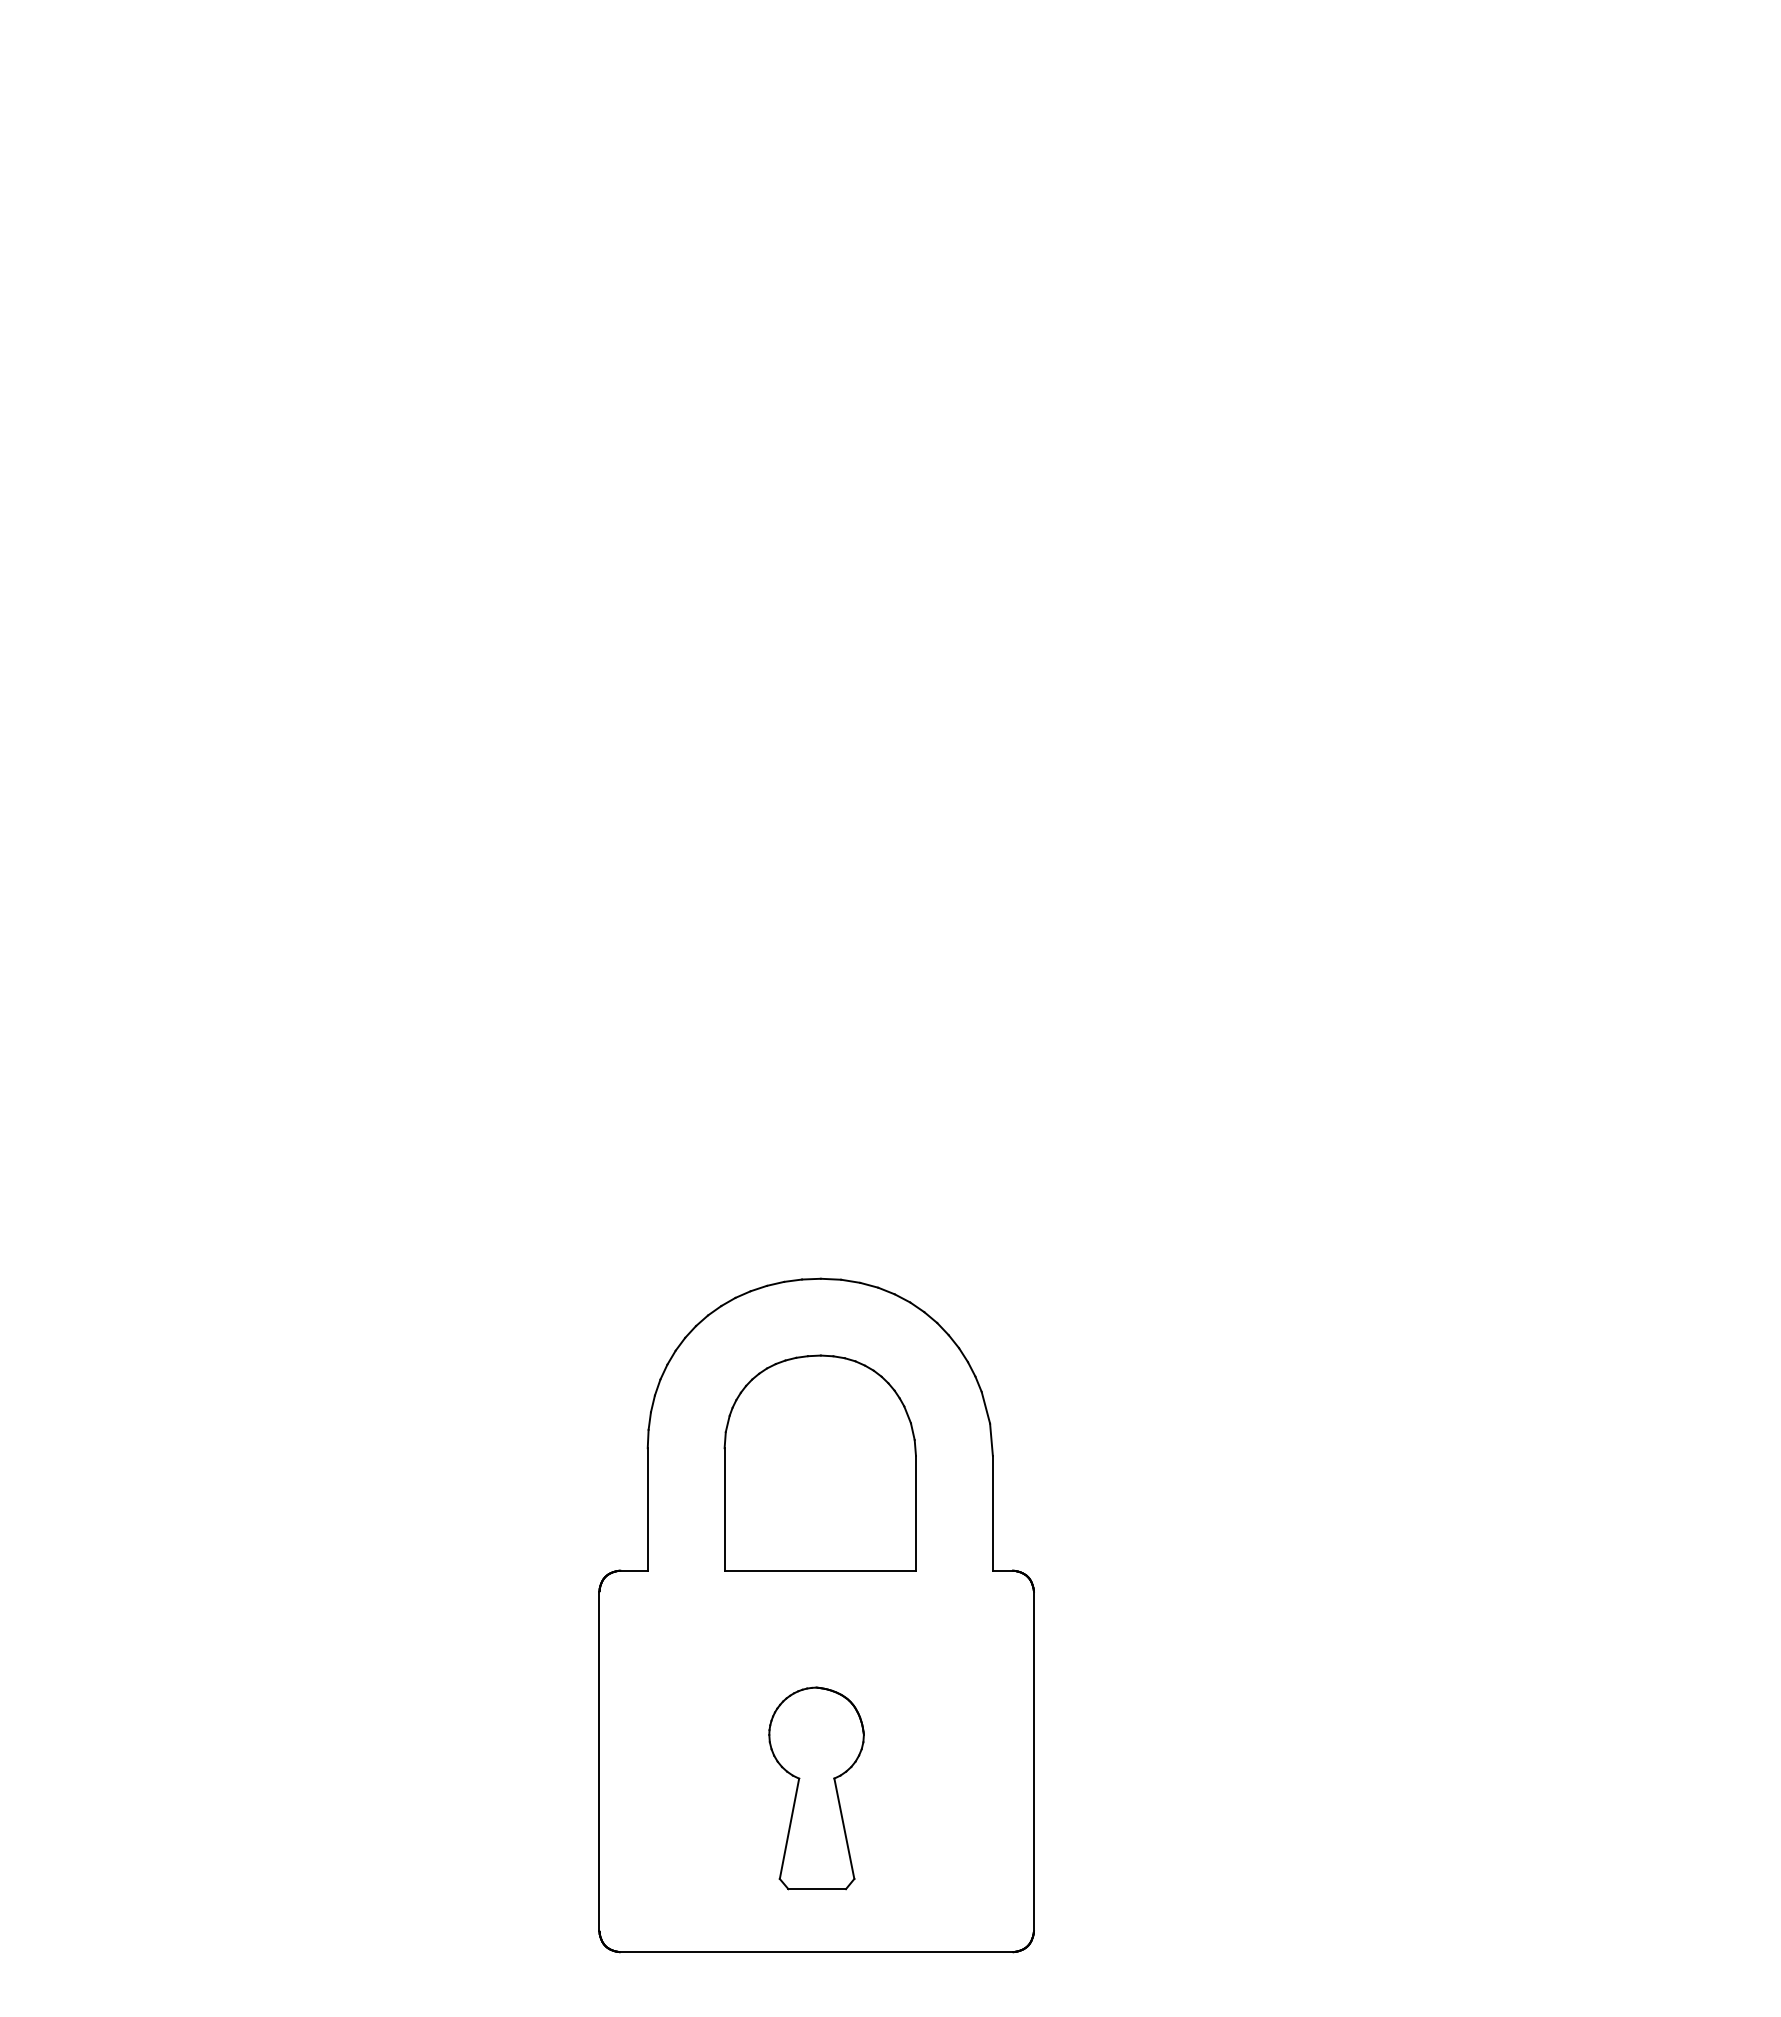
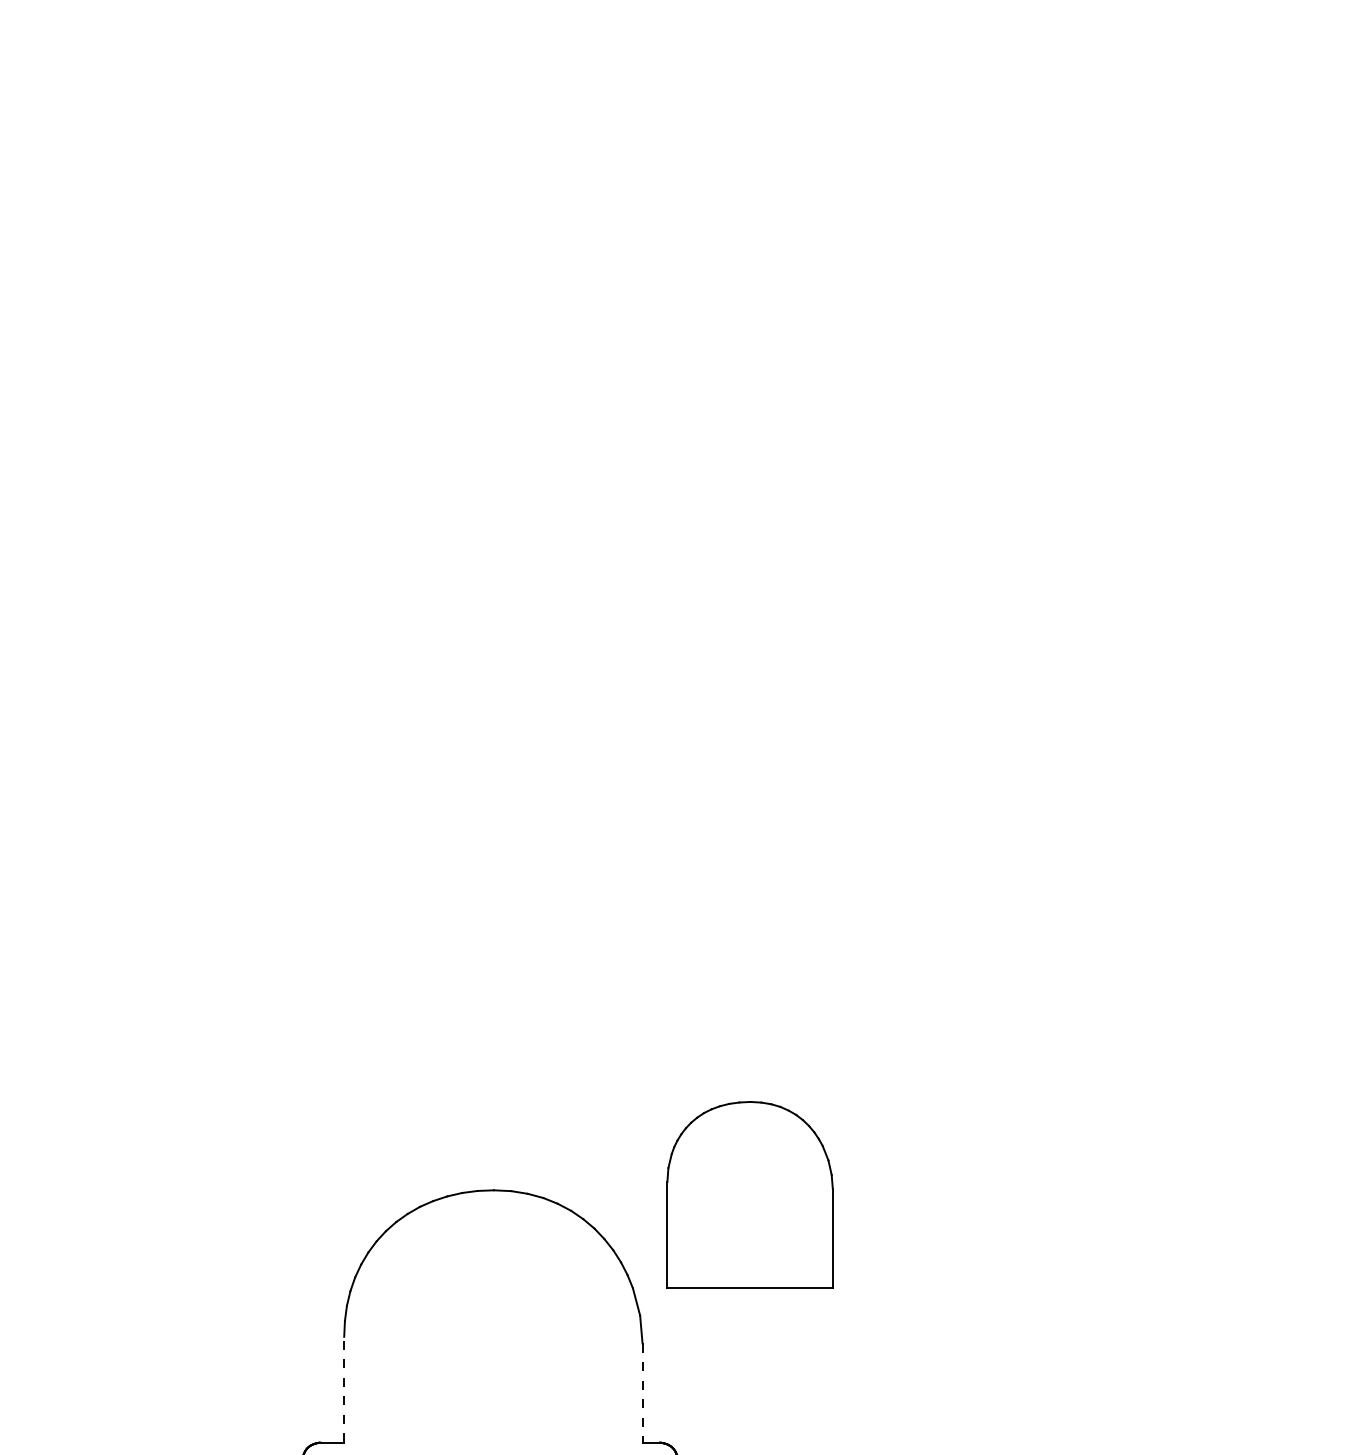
part: (819, 1462) -> (749, 1194), moved
line: (647, 1508) -> (343, 1388), solid -> dashed
line: (992, 1513) -> (642, 1393), solid -> dashed

